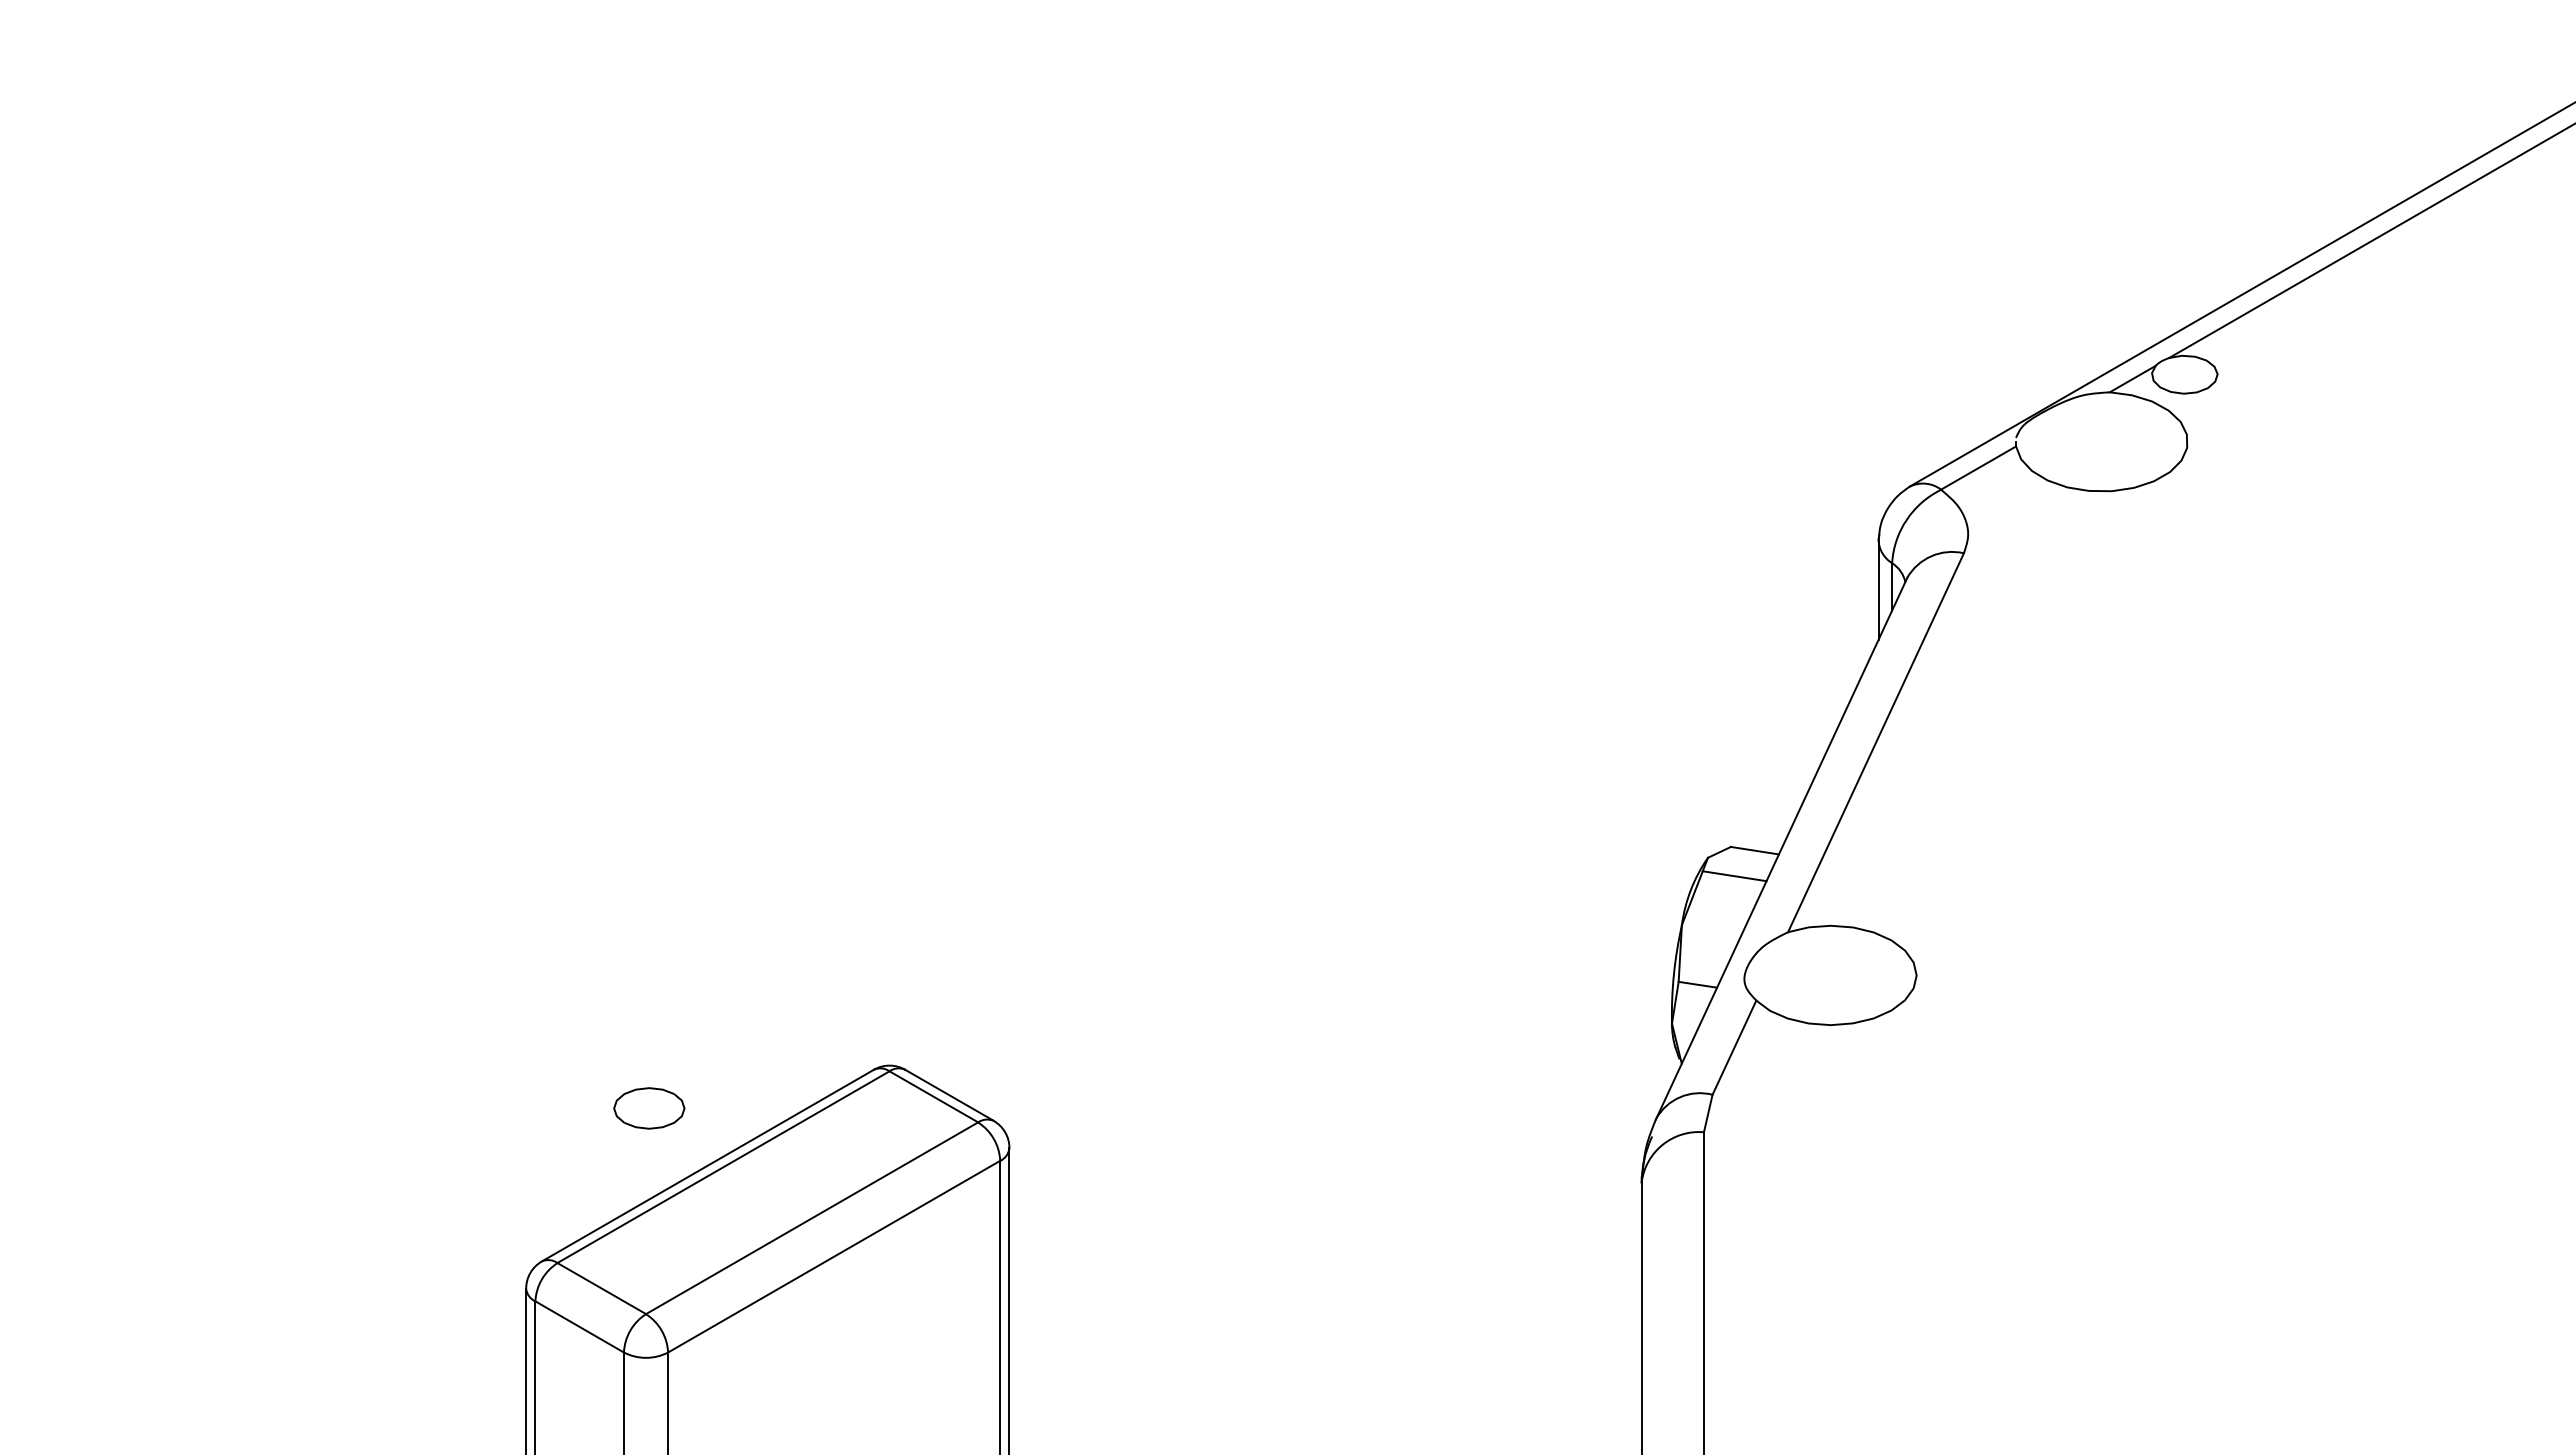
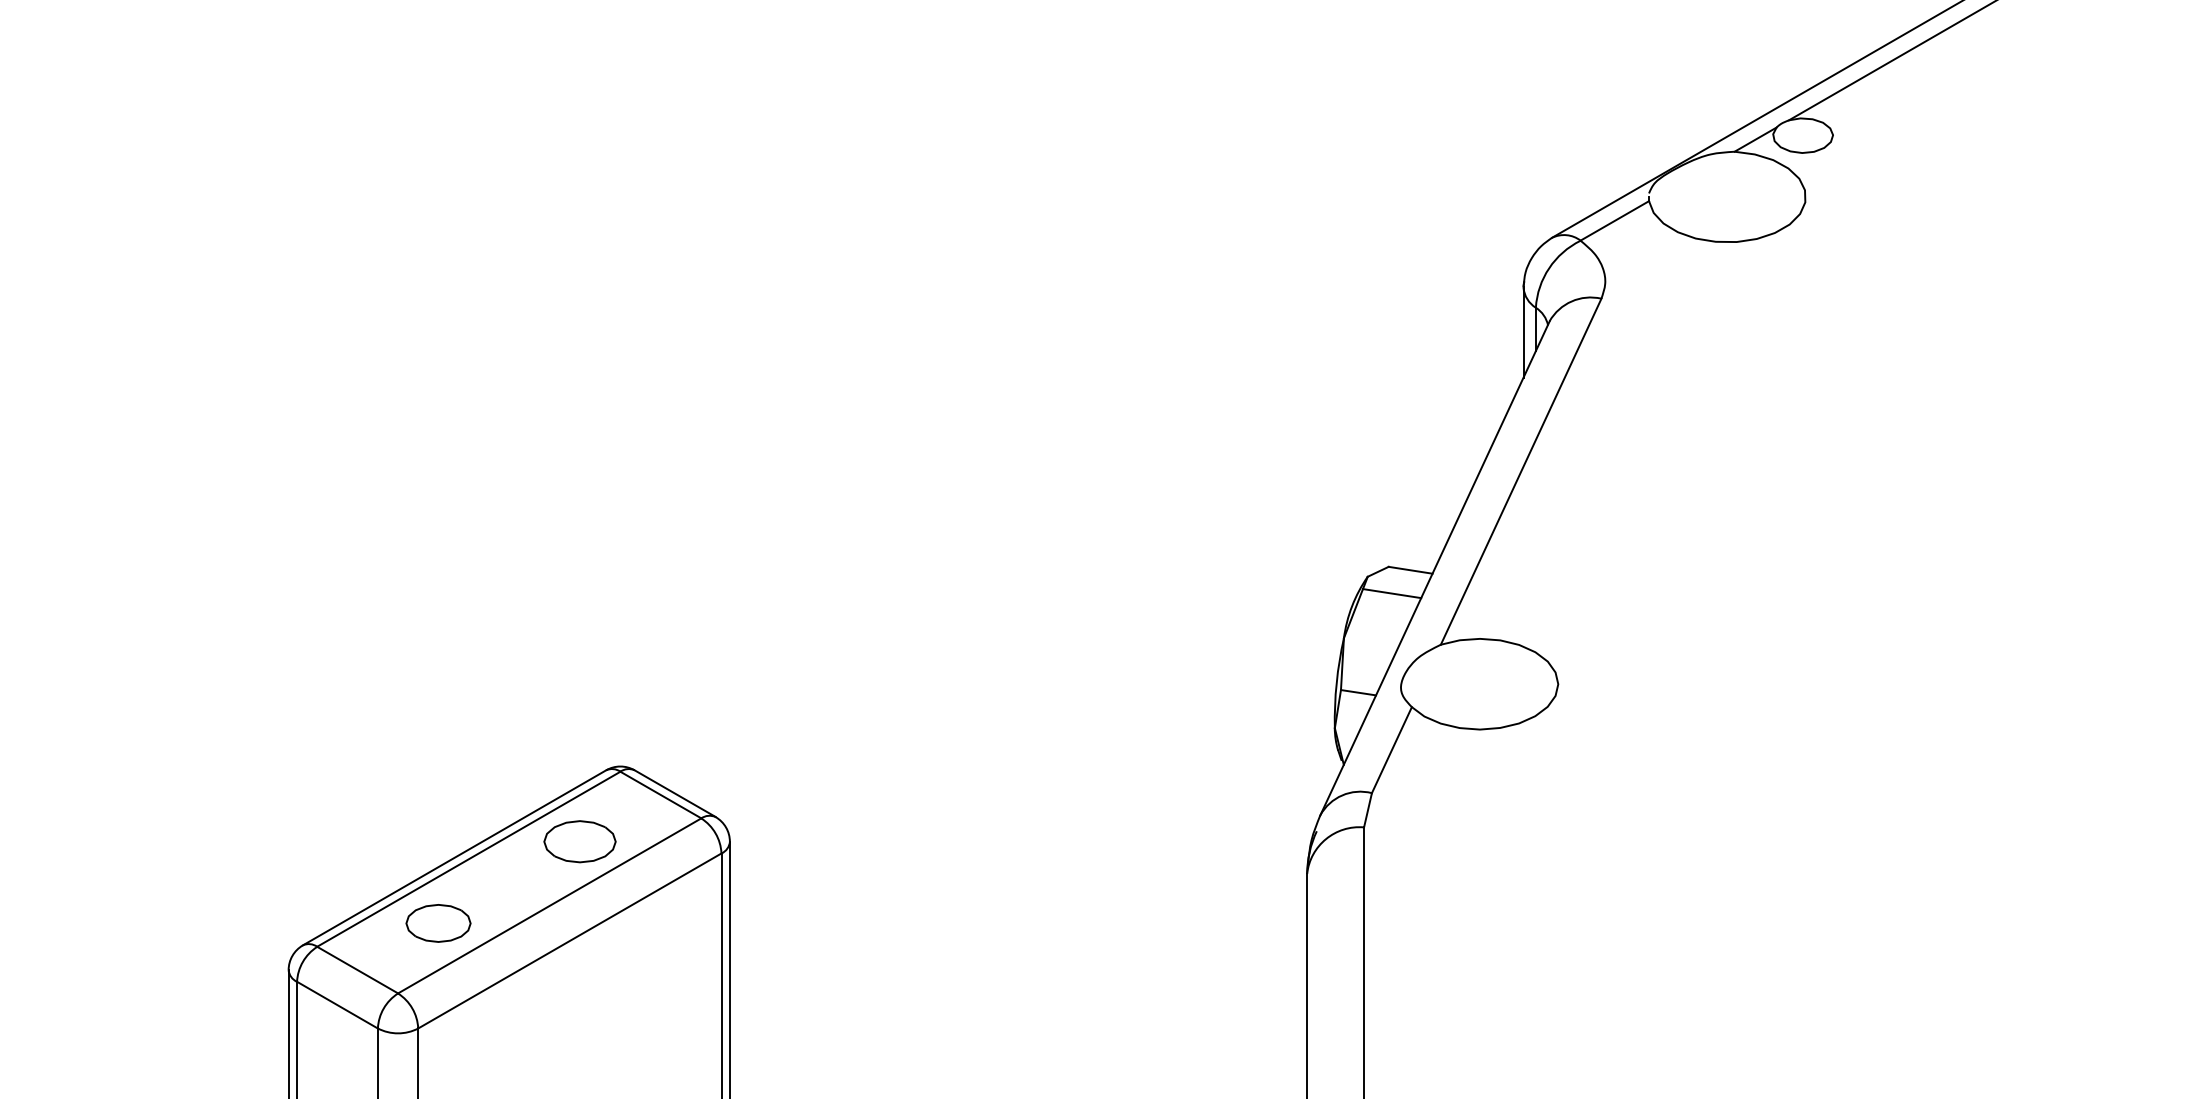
part: (649, 1108) -> (438, 923), moved
part: (845, 1147) -> (580, 841), added

